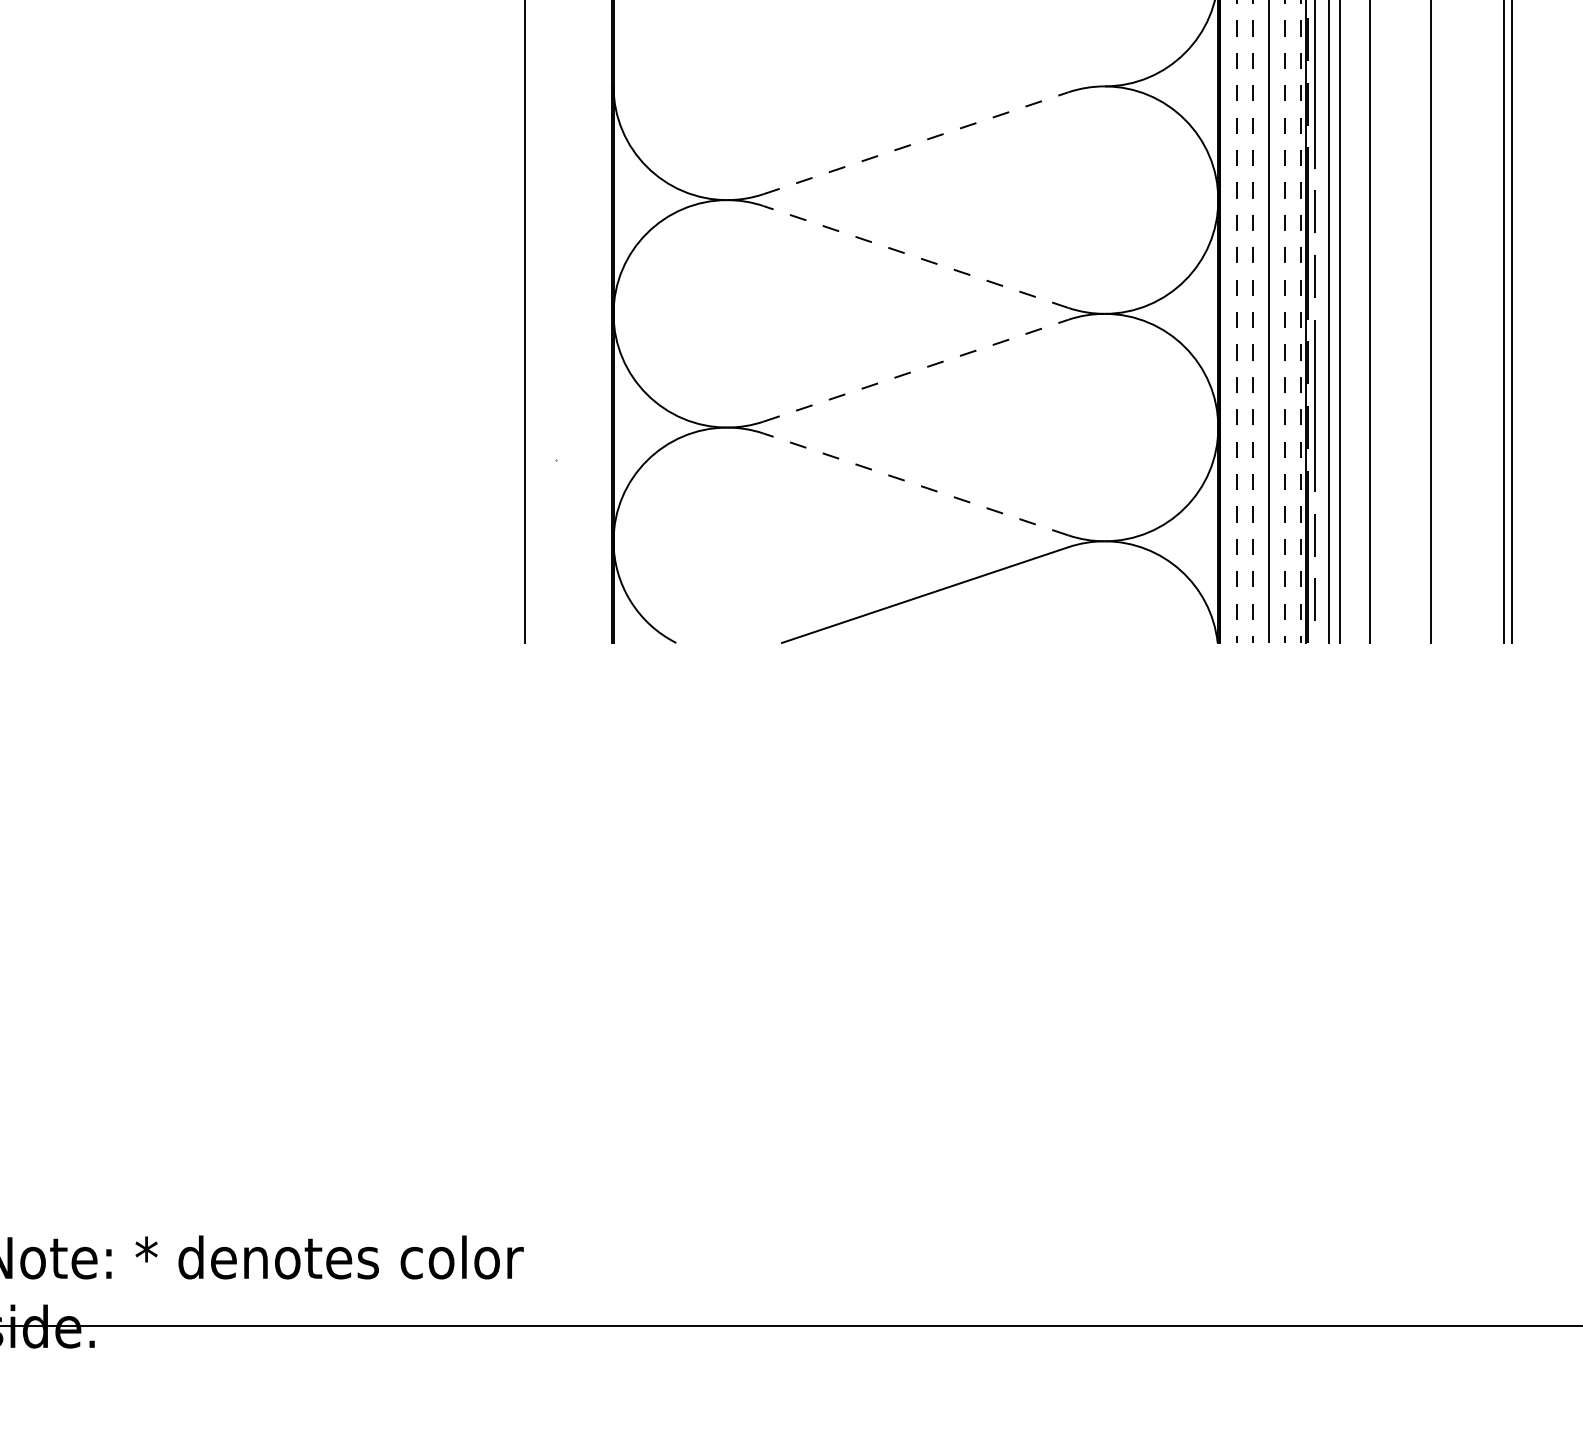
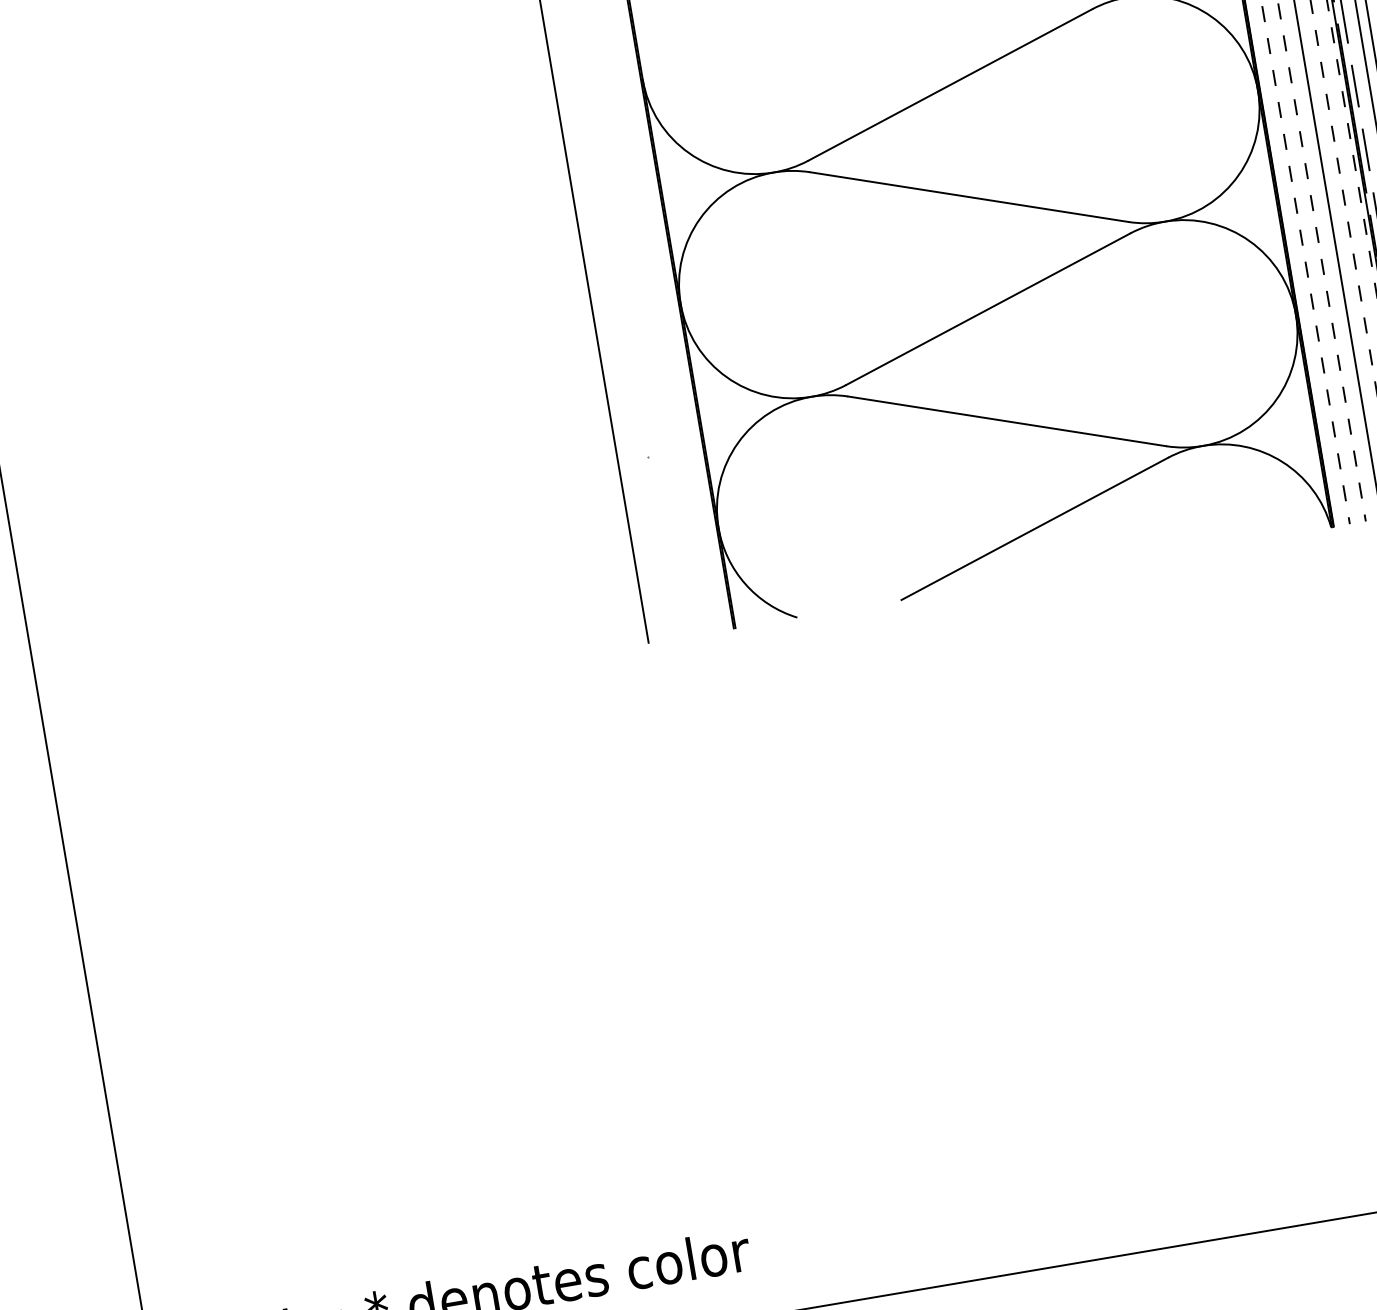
line: (915, 143) -> (949, 85), dashed -> solid
line: (915, 257) -> (968, 197), dashed -> solid
line: (915, 370) -> (987, 309), dashed -> solid
line: (915, 484) -> (1006, 421), dashed -> solid

